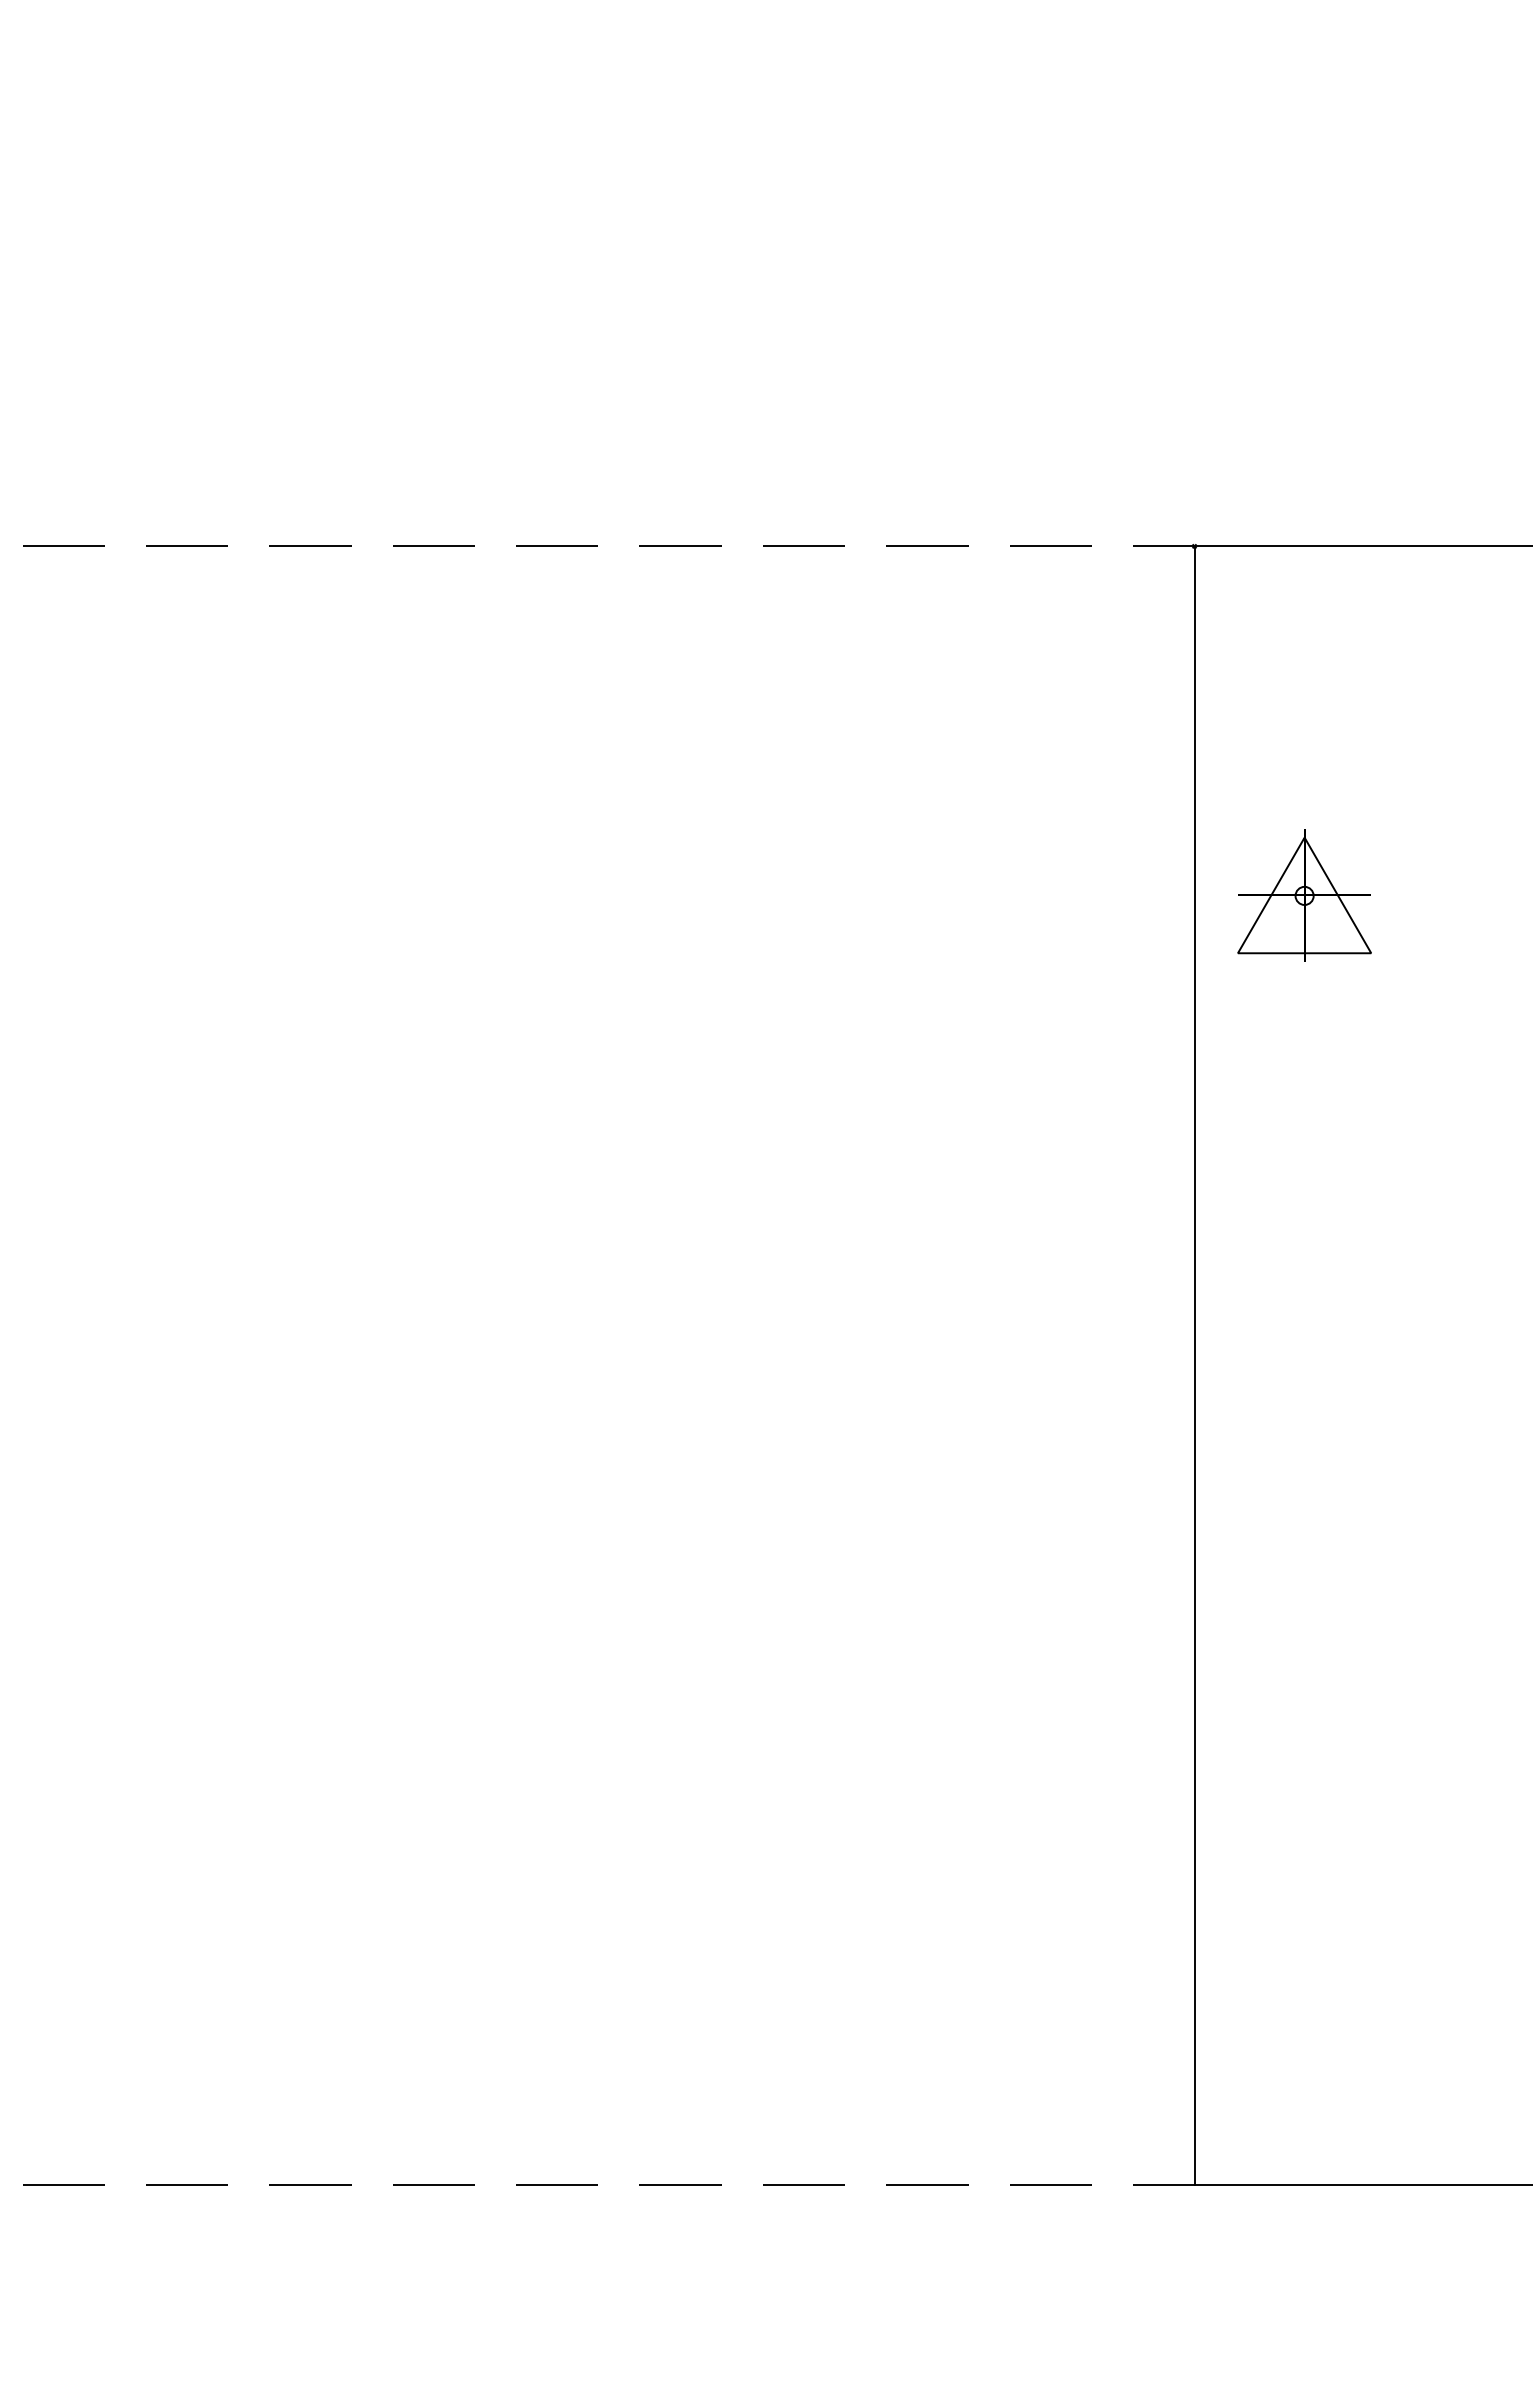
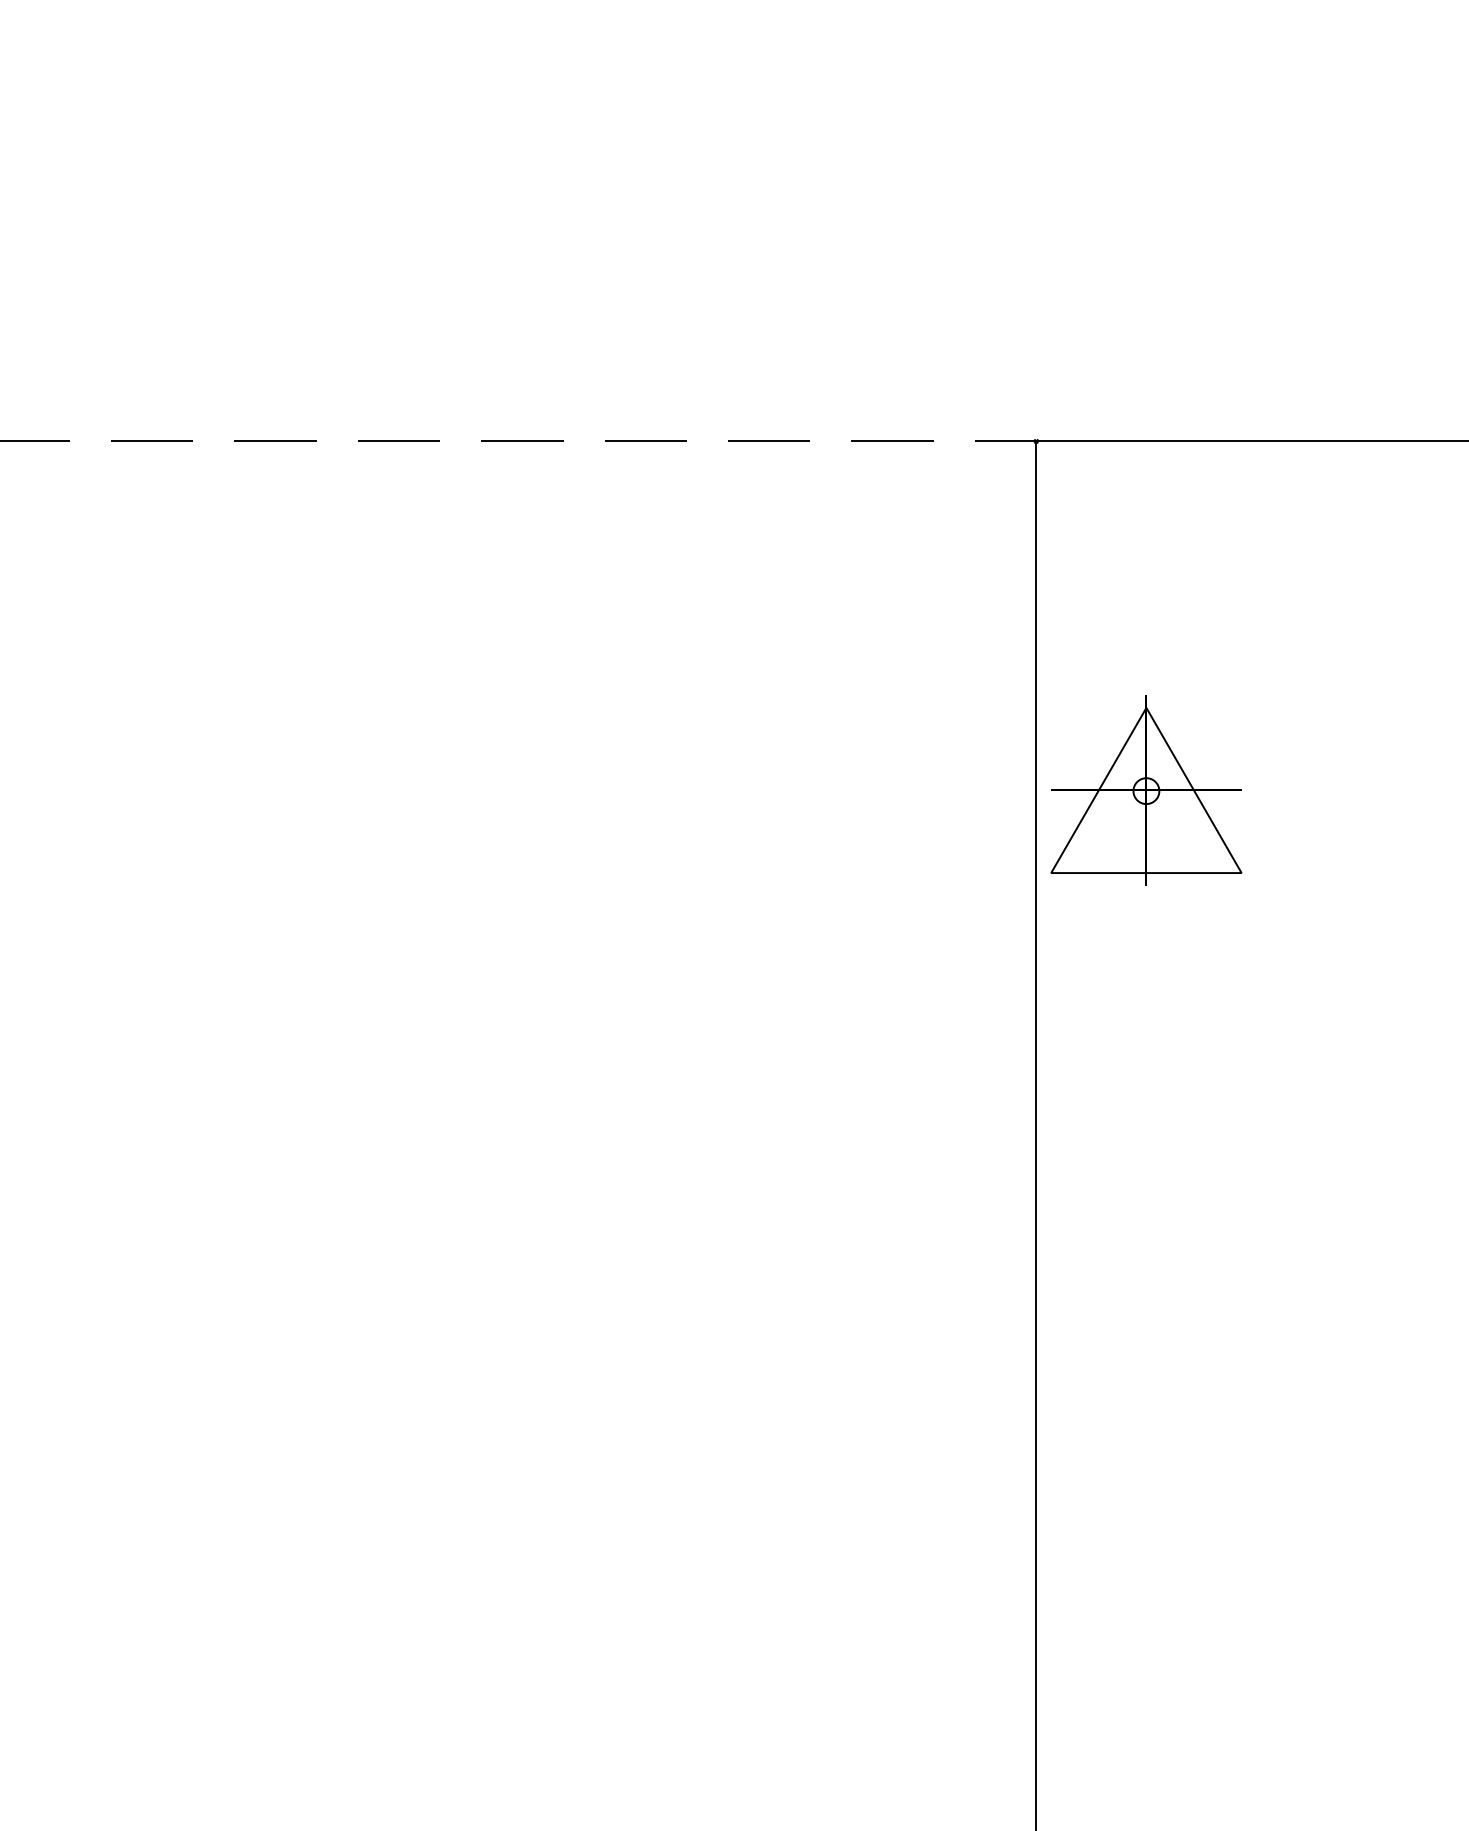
part: (1304, 895) -> (1146, 790), size x1.43

